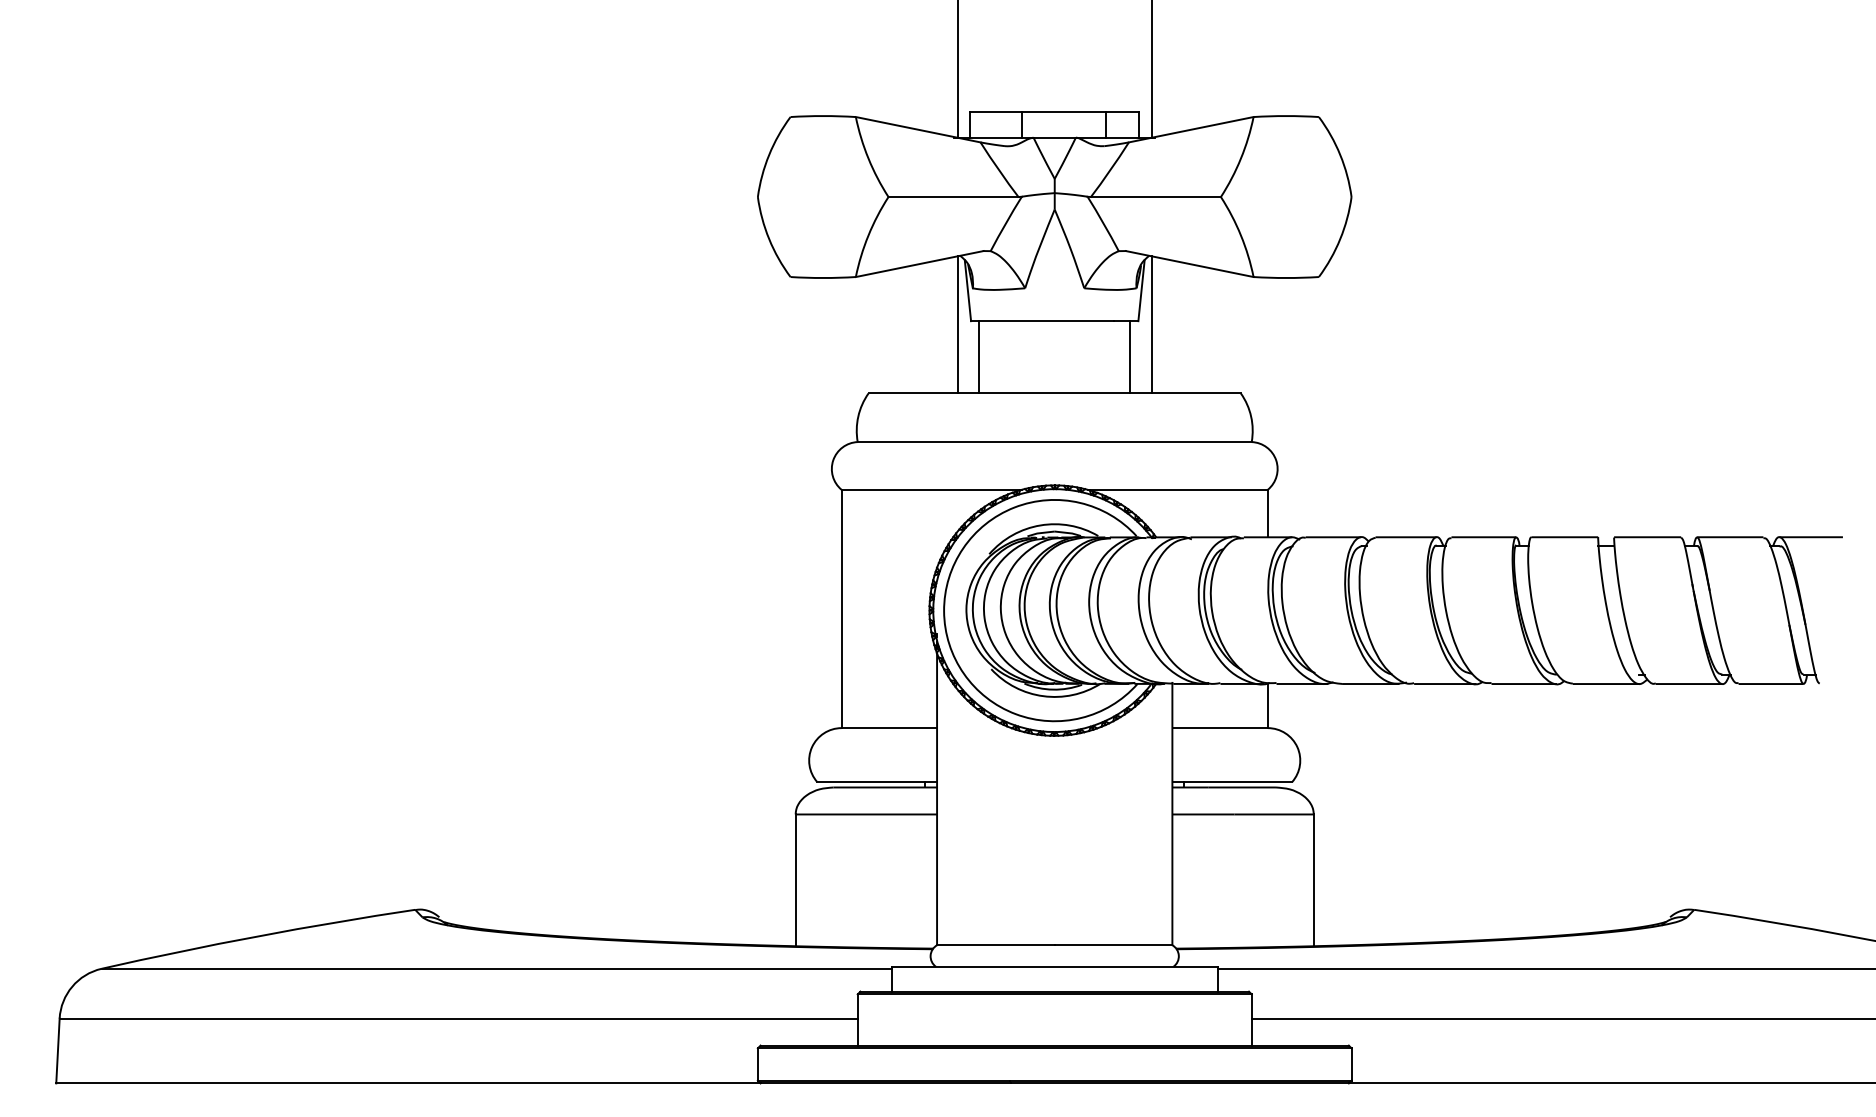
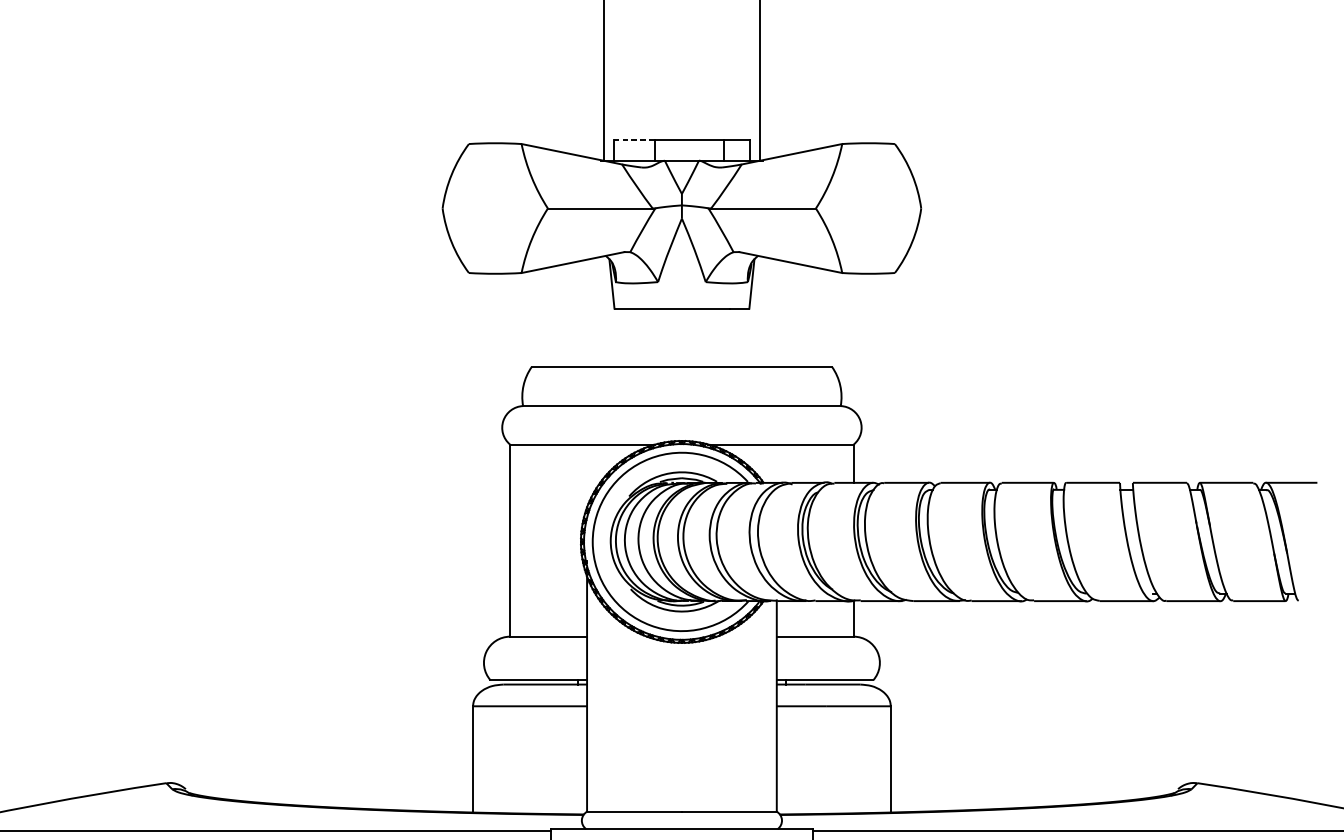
line: (995, 111) -> (634, 139), solid -> dashed
line: (957, 324) -> (603, 311), removed
line: (1151, 324) -> (759, 311), removed
line: (979, 357) -> (621, 337), removed
line: (1130, 357) -> (743, 337), removed

